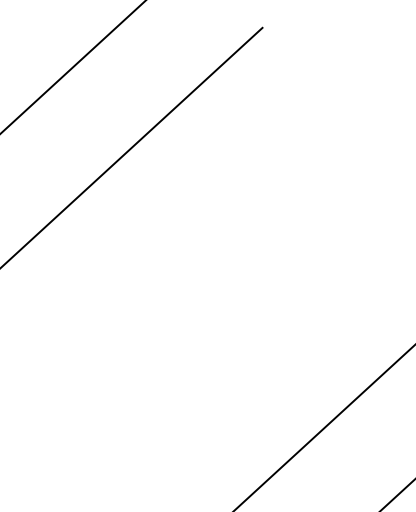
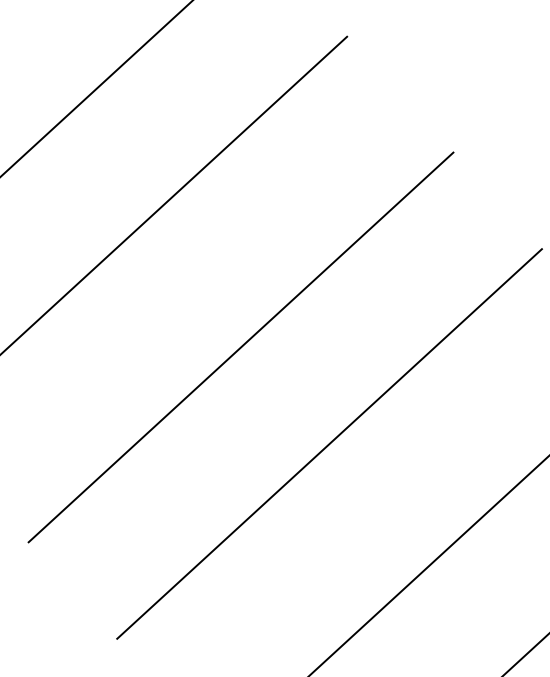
line: (181, 262) -> (239, 347), added
line: (248, 335) -> (328, 443), added

